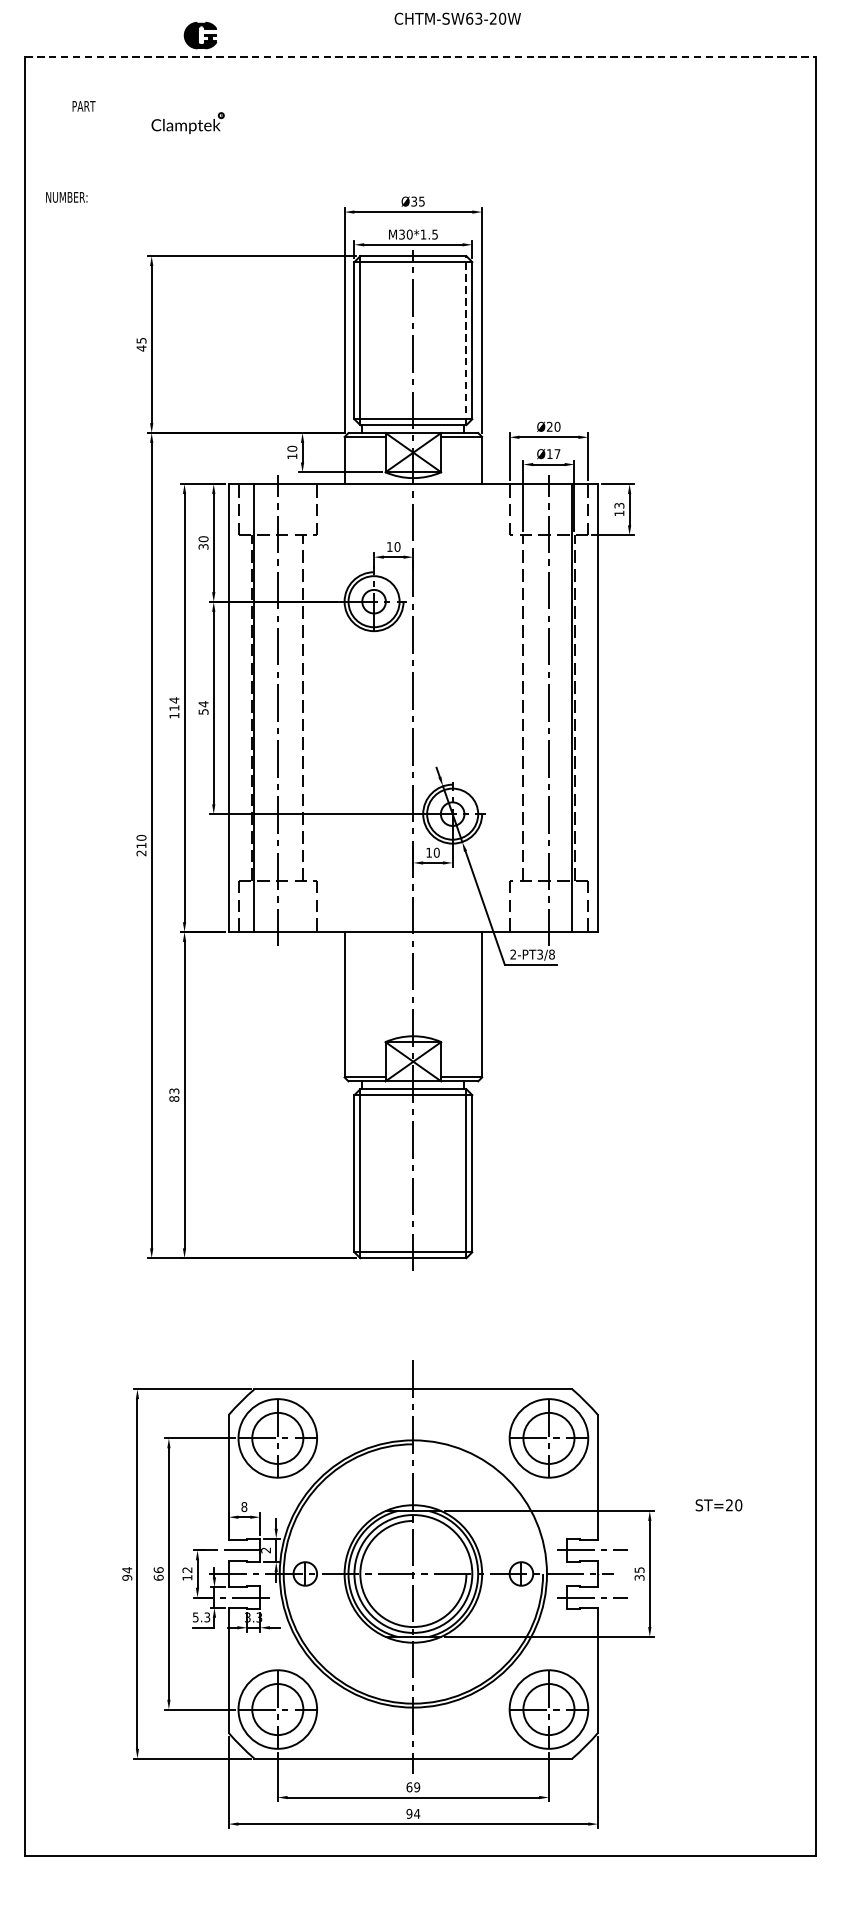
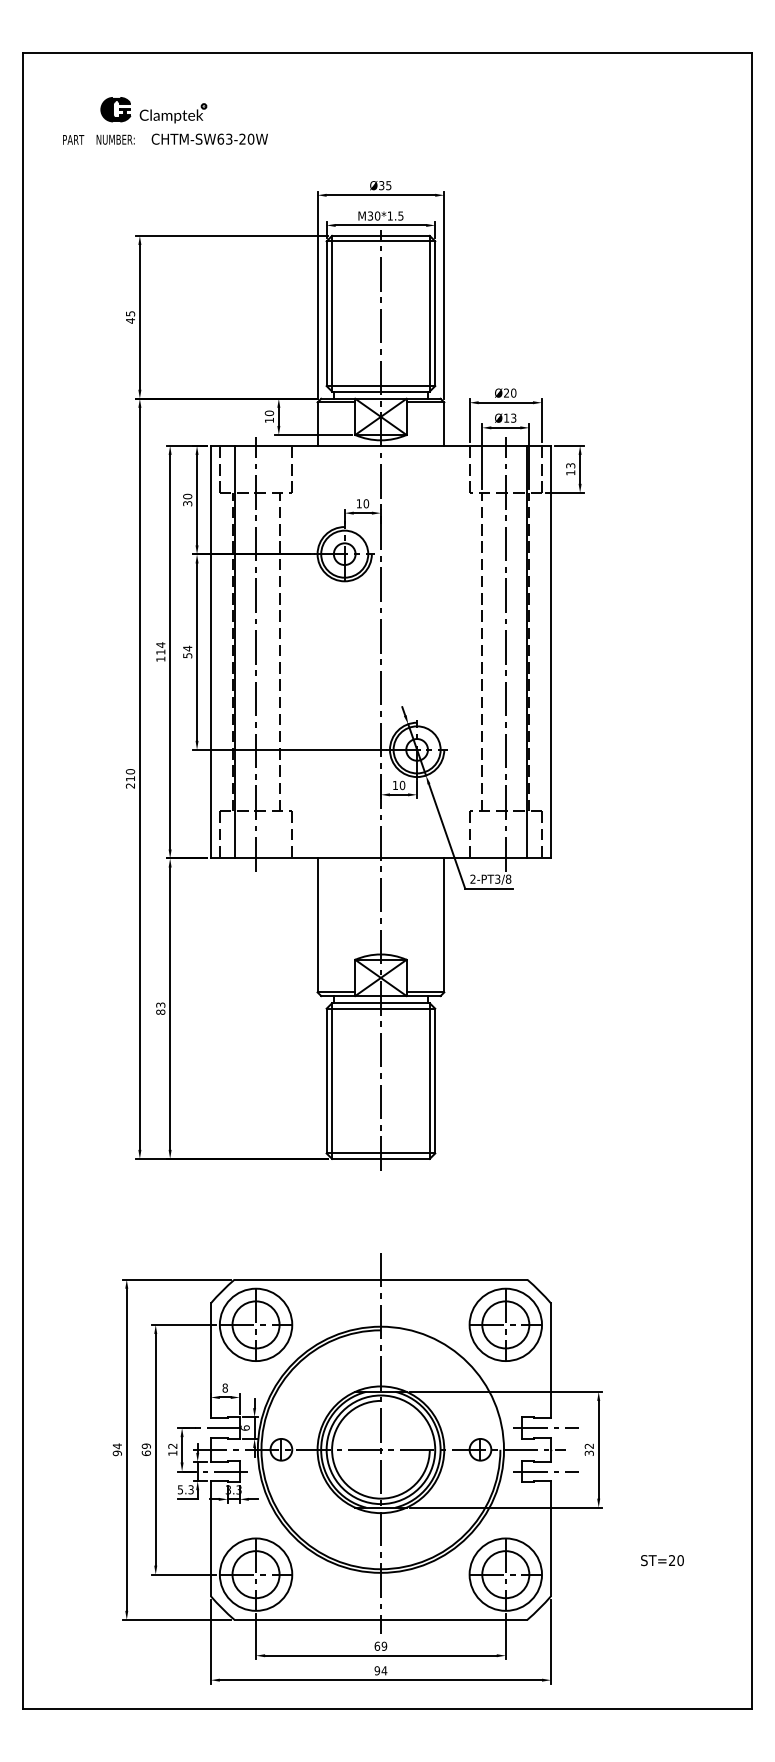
text: (457, 17) -> (209, 138), moved
part: (200, 35) -> (115, 109), moved
line: (421, 57) -> (388, 52), dashed -> solid
text: (83, 105) -> (73, 139), moved
text: (66, 197) -> (115, 139), moved
line: (466, 340) -> (429, 313), dashed -> solid
text: (557, 453) -> (513, 417), Ø17 -> Ø13
text: (719, 1505) -> (662, 1560), moved
text: (266, 1549) -> (245, 1427), 2 -> 6
text: (157, 1569) -> (145, 1445), 66 -> 69
text: (638, 1569) -> (588, 1445), 35 -> 32

